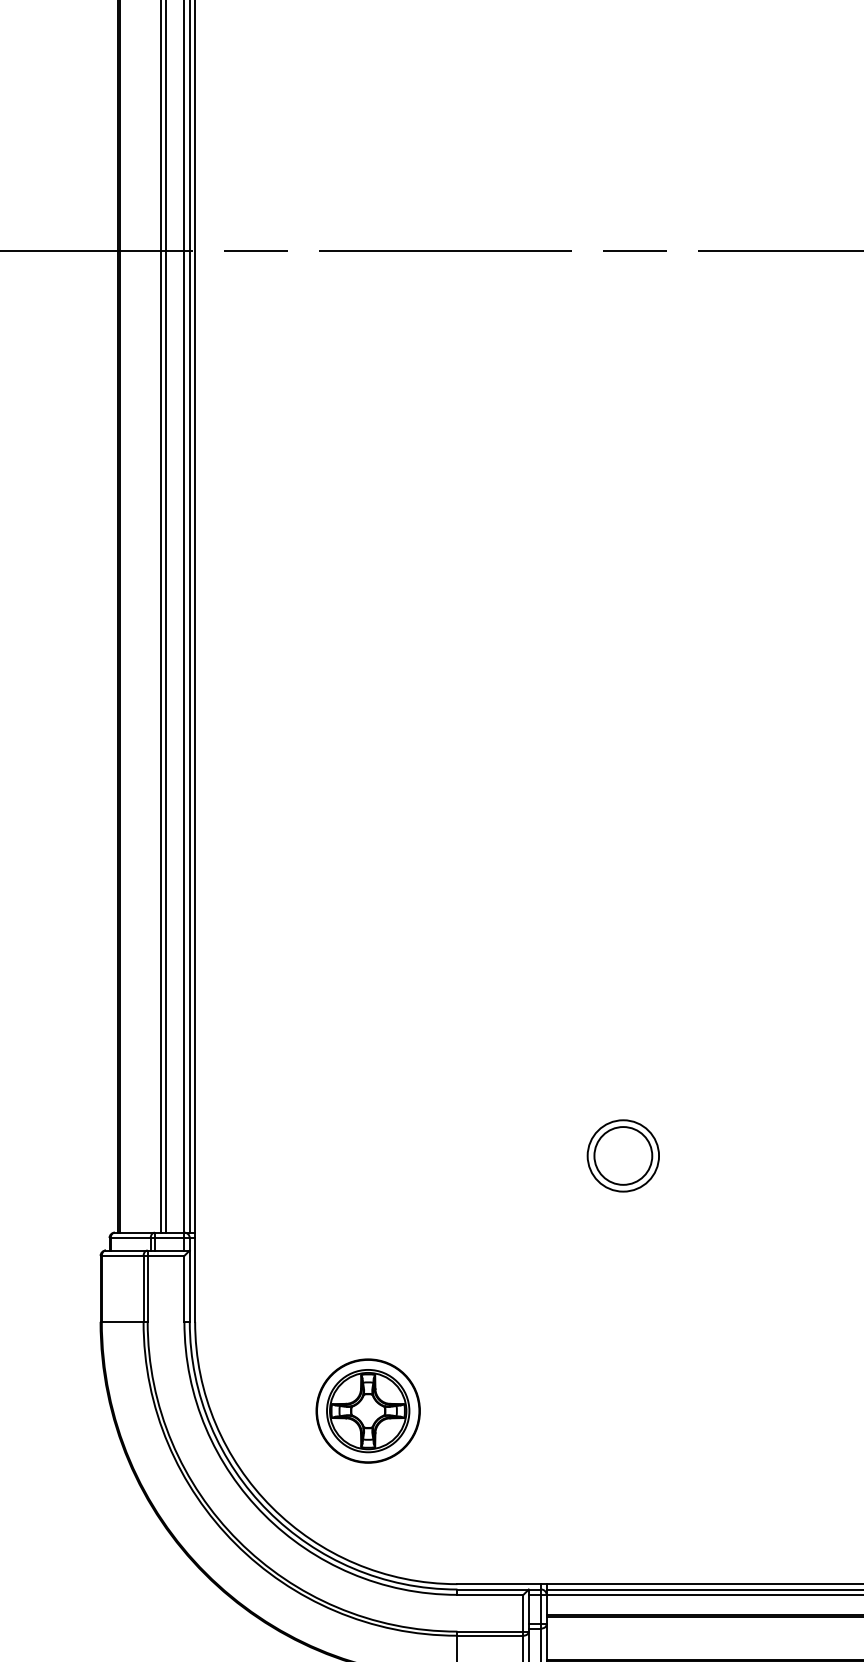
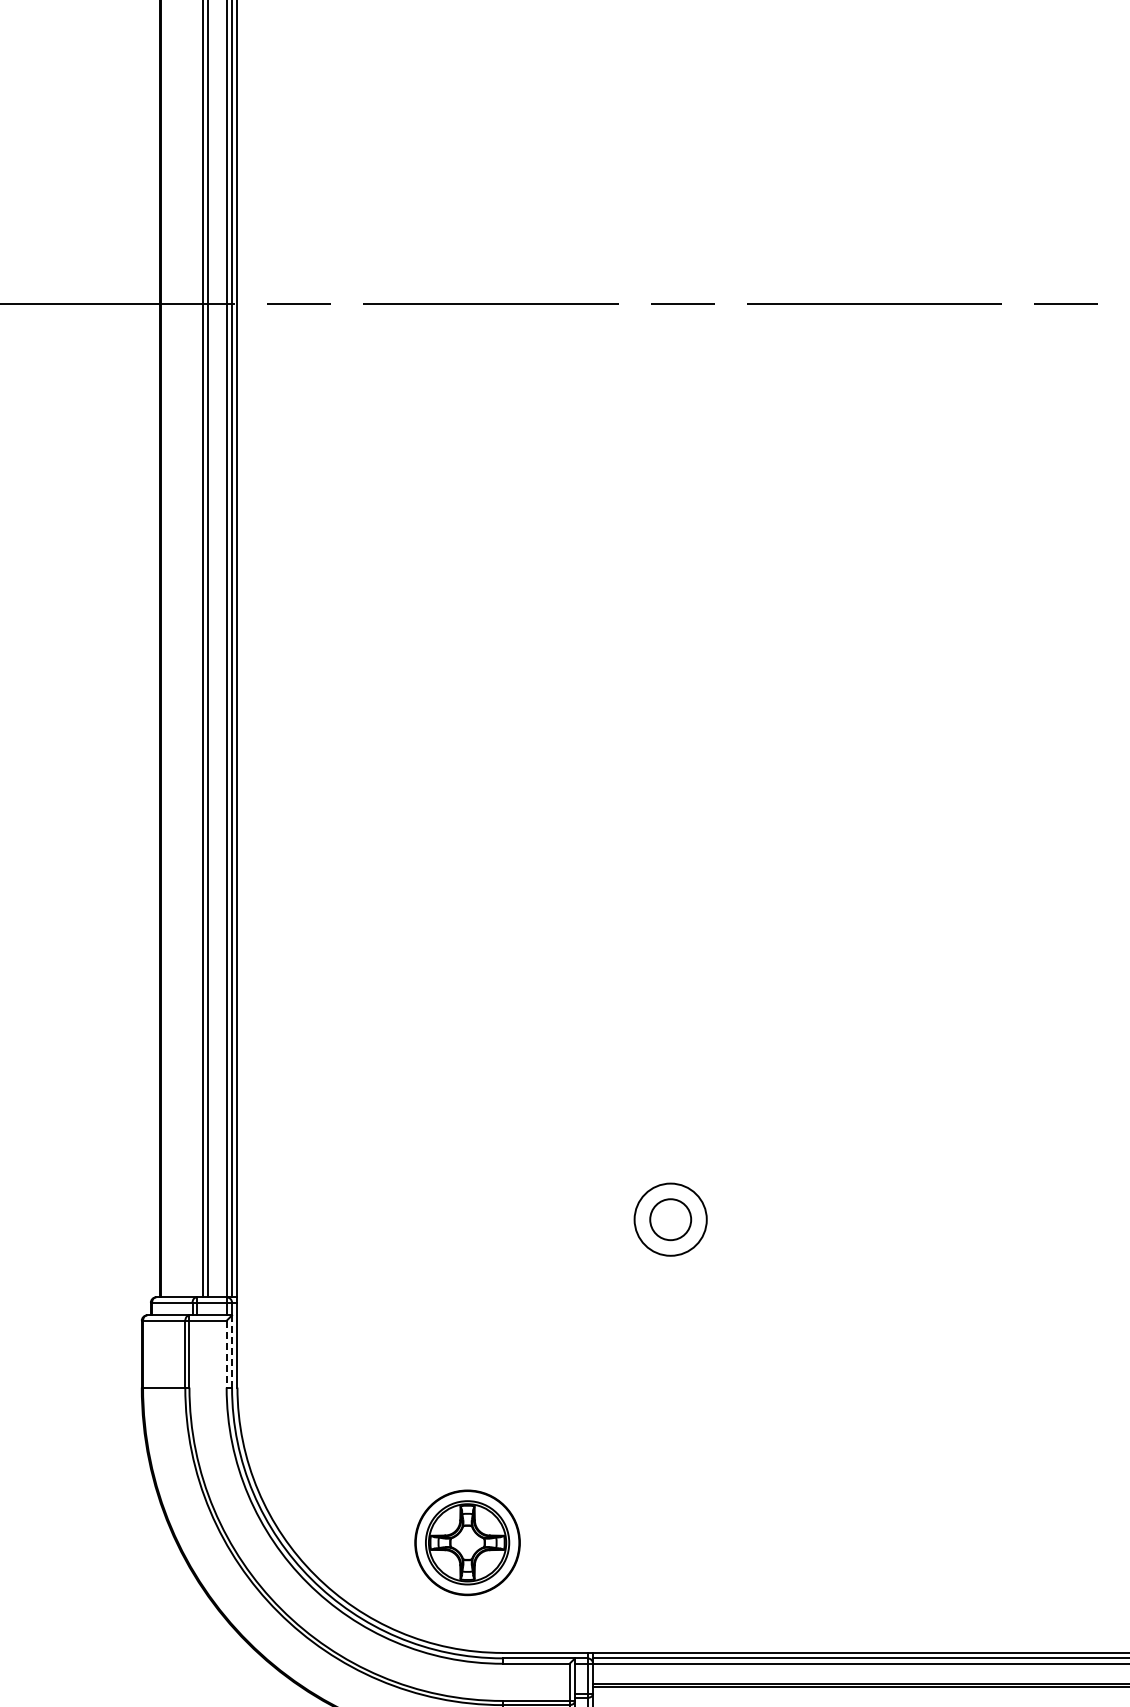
circle: (623, 1155) -> (670, 1219), size x0.7
line: (190, 1285) -> (232, 1350), solid -> dashed
line: (184, 1289) -> (226, 1354), solid -> dashed
part: (368, 1410) -> (467, 1542), moved

